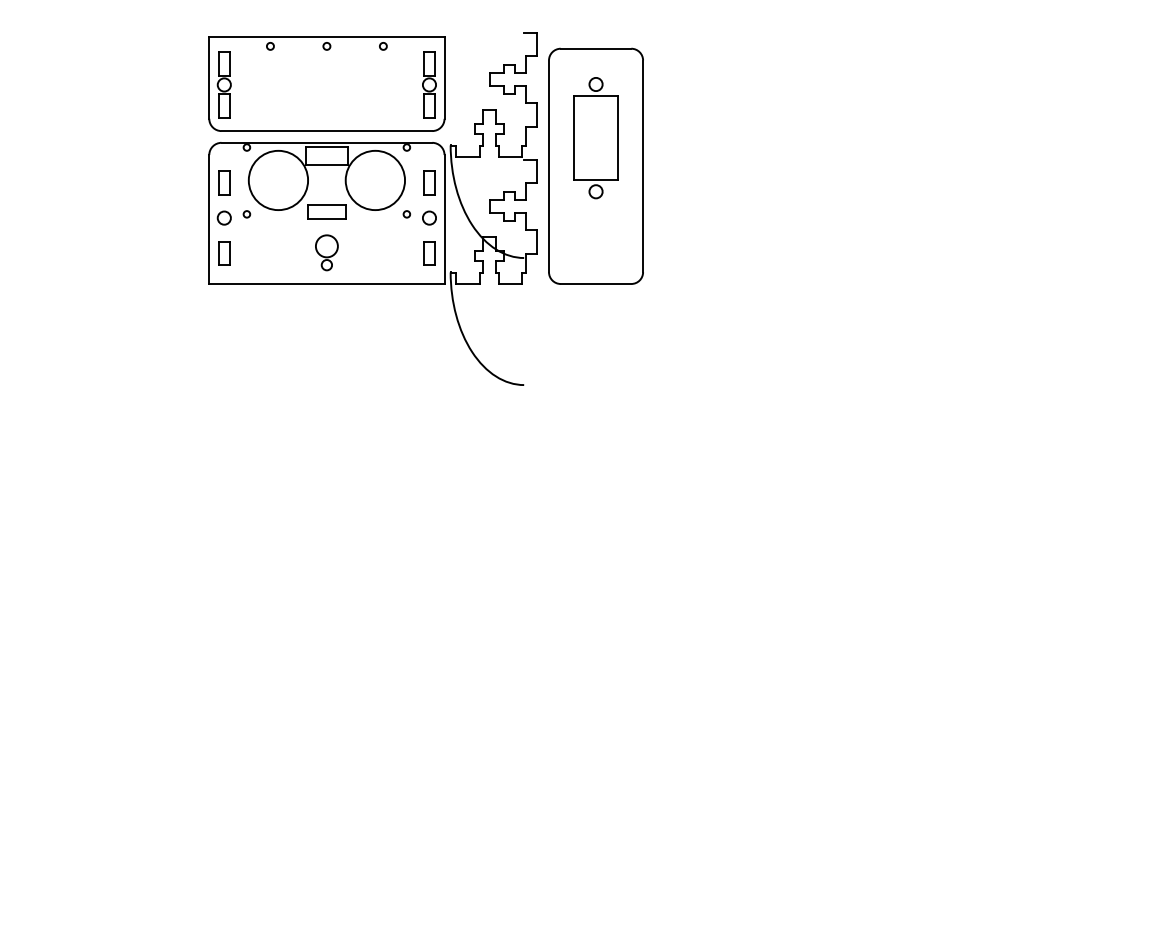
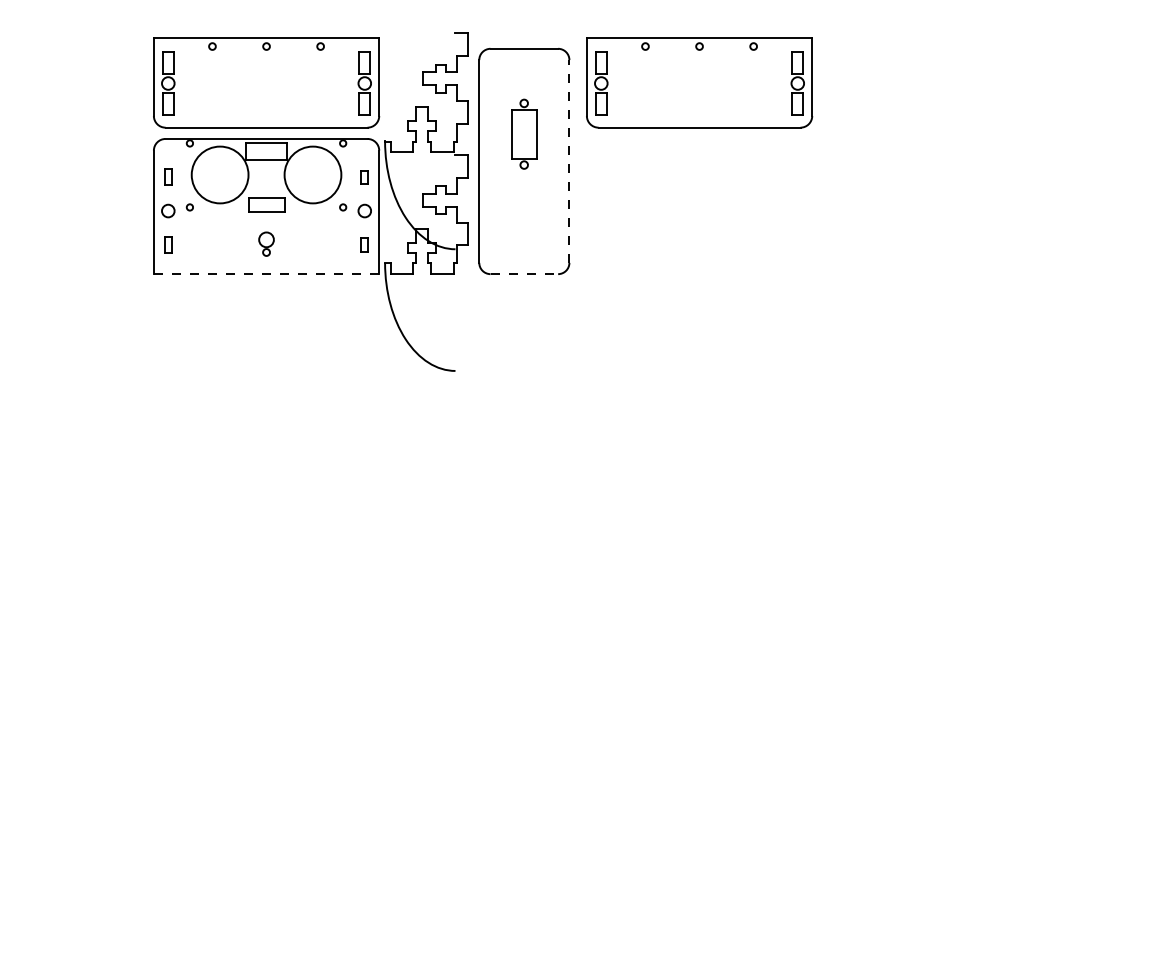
part: (778, 83) -> (699, 82), added
part: (595, 137) -> (523, 133), size x0.6
line: (643, 165) -> (569, 160), solid -> dashed
part: (224, 183) -> (168, 177), size x0.7
part: (429, 183) -> (364, 177), size x0.6
part: (326, 251) -> (266, 243), size x0.7
part: (224, 253) -> (168, 244), size x0.7
part: (429, 253) -> (364, 244), size x0.6
line: (326, 284) -> (266, 274), solid -> dashed
line: (596, 284) -> (524, 274), solid -> dashed

